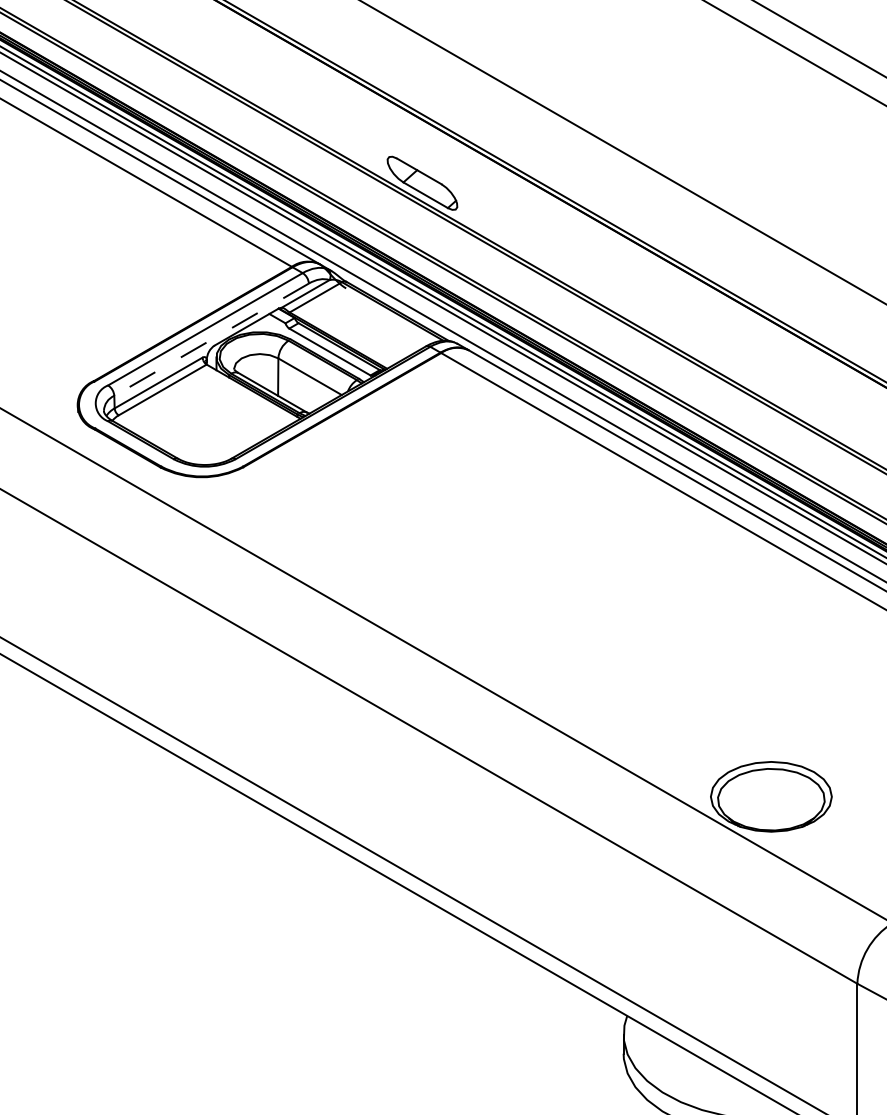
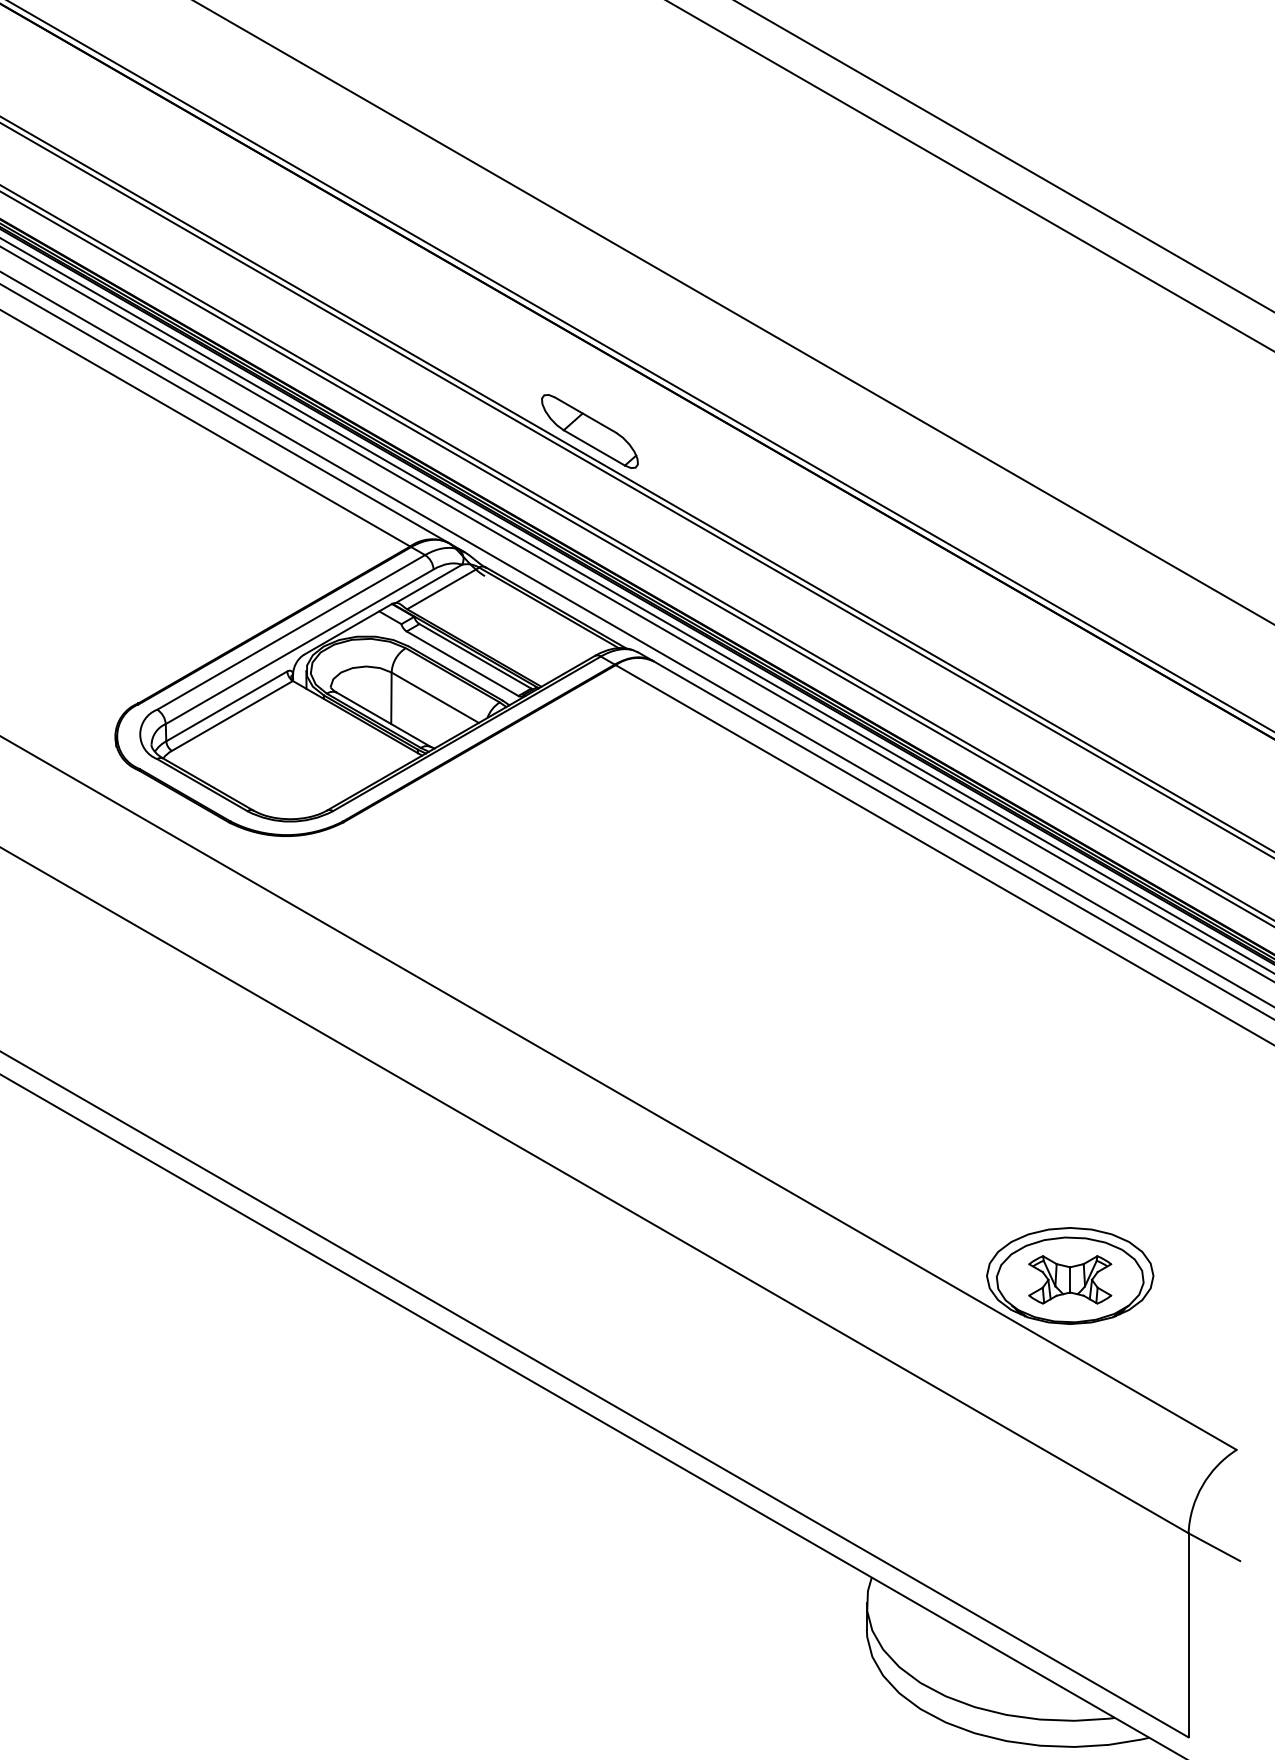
line: (211, 339) -> (299, 646), dashed -> solid
part: (771, 799) -> (1070, 1279), added

